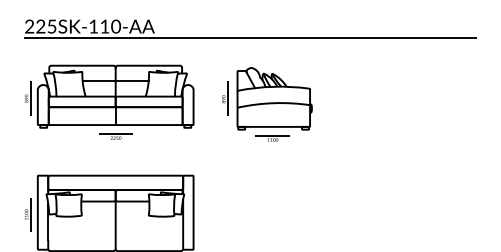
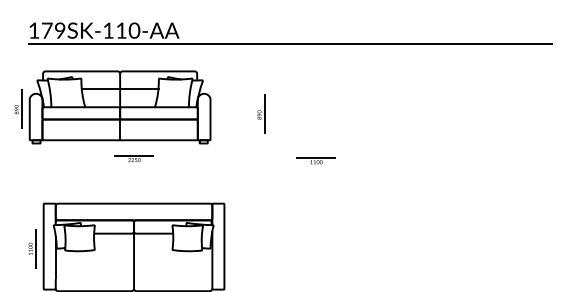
text: (40, 26) -> (46, 30), 225SK-110-AA -> 179SK-110-AA
part: (109, 96) -> (112, 107), moved
part: (274, 98) -> (318, 114), removed

